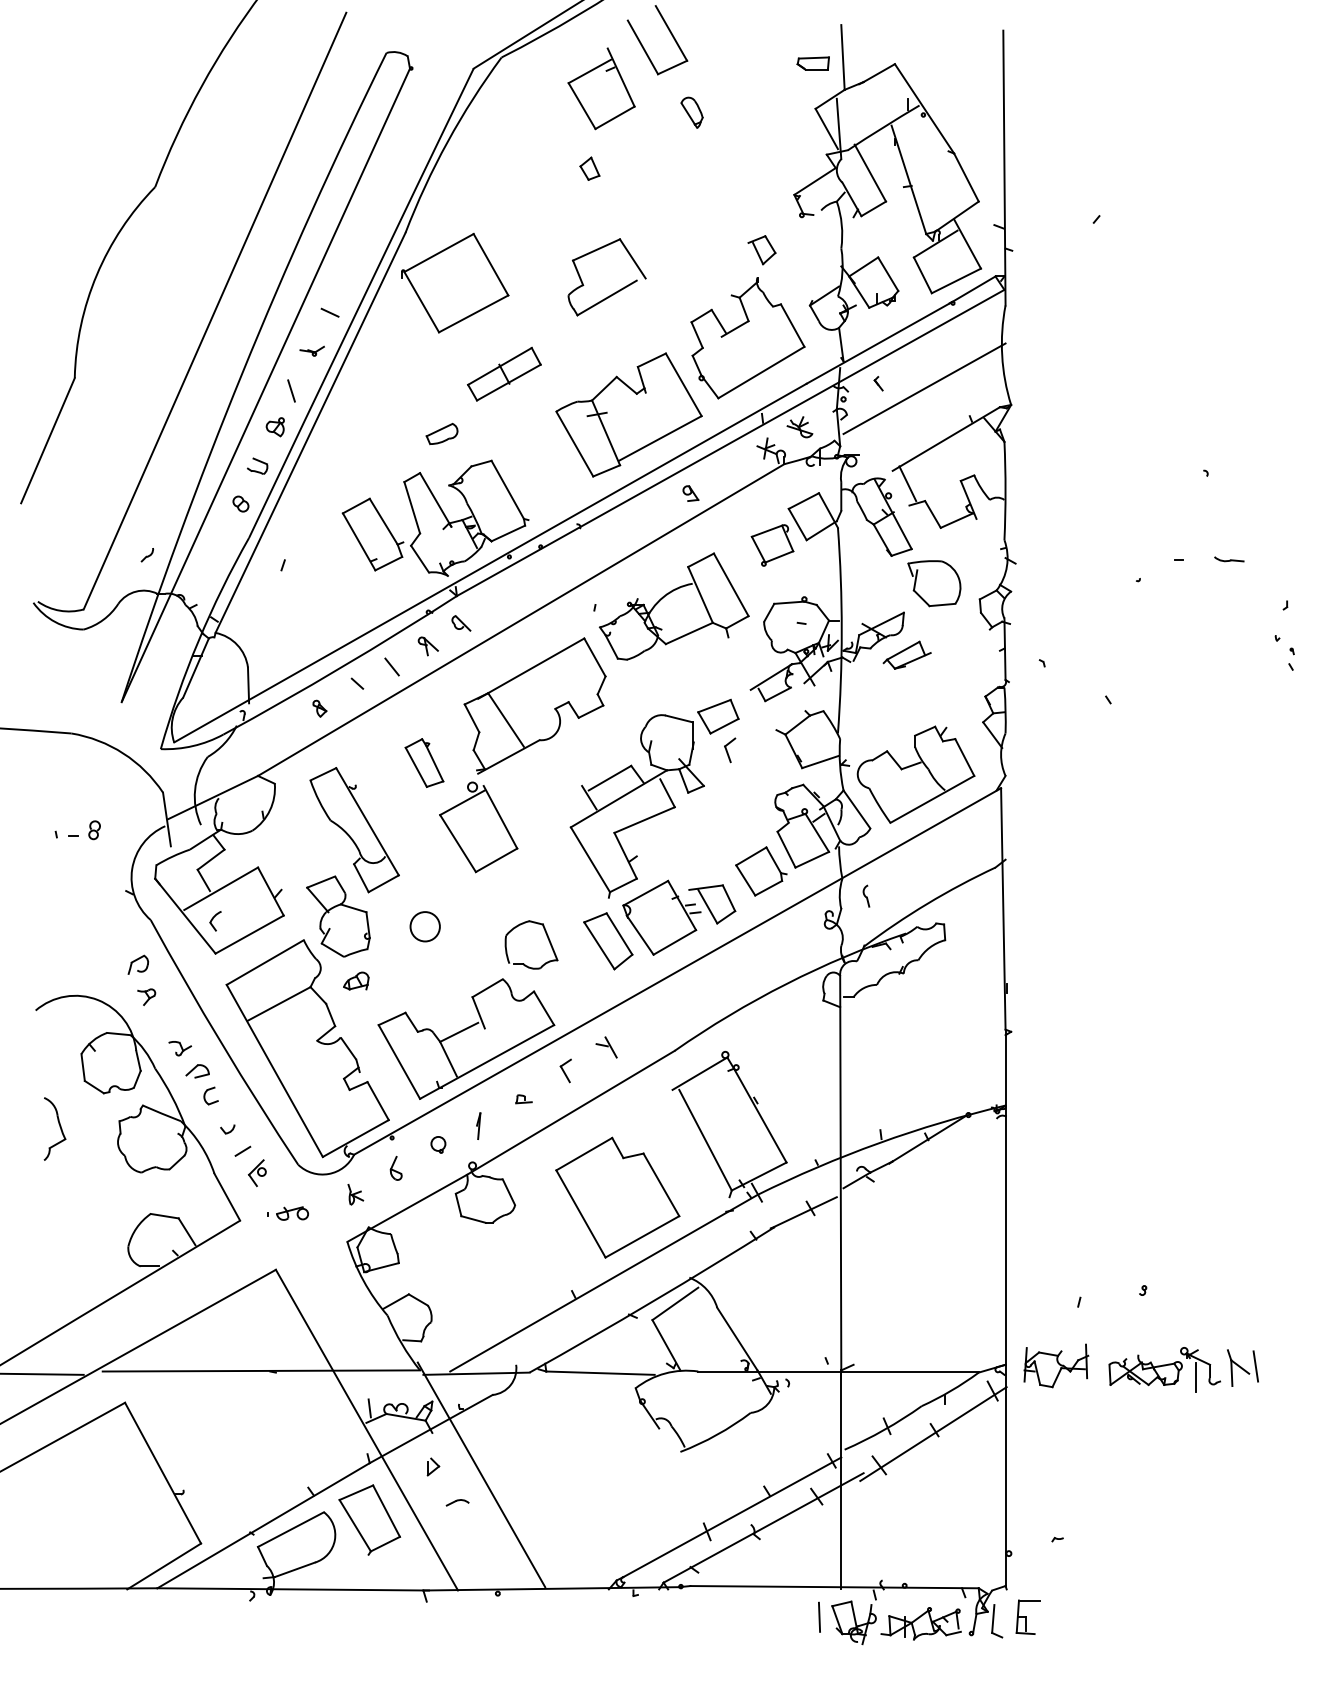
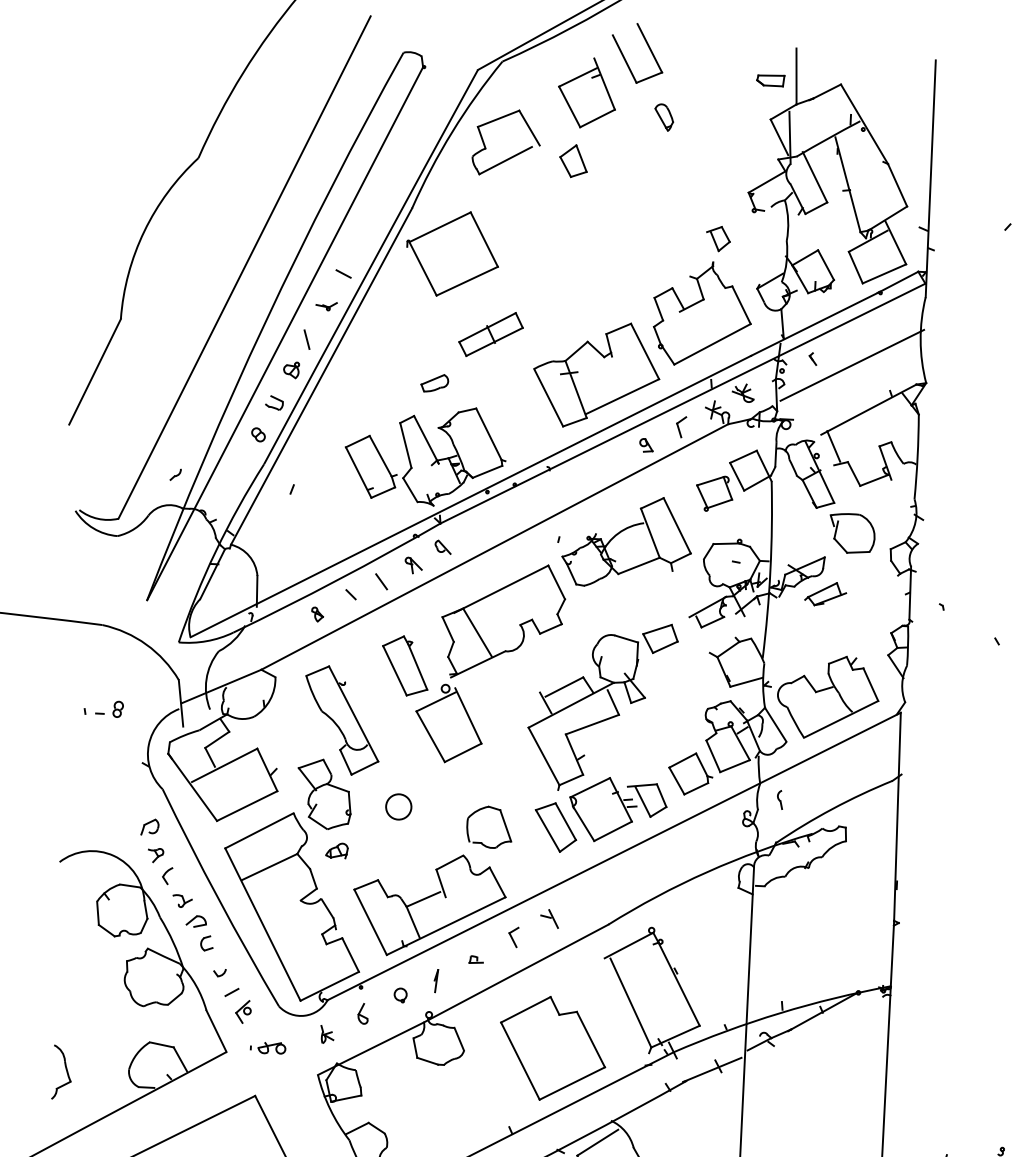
part: (589, 168) -> (573, 161), size x1.67
part: (614, 292) -> (512, 156), moved
part: (730, 750) -> (681, 427), moved
part: (424, 762) -> (405, 665), size x1.43
part: (215, 921) -> (167, 876), moved
part: (54, 1128) -> (61, 1072), moved

